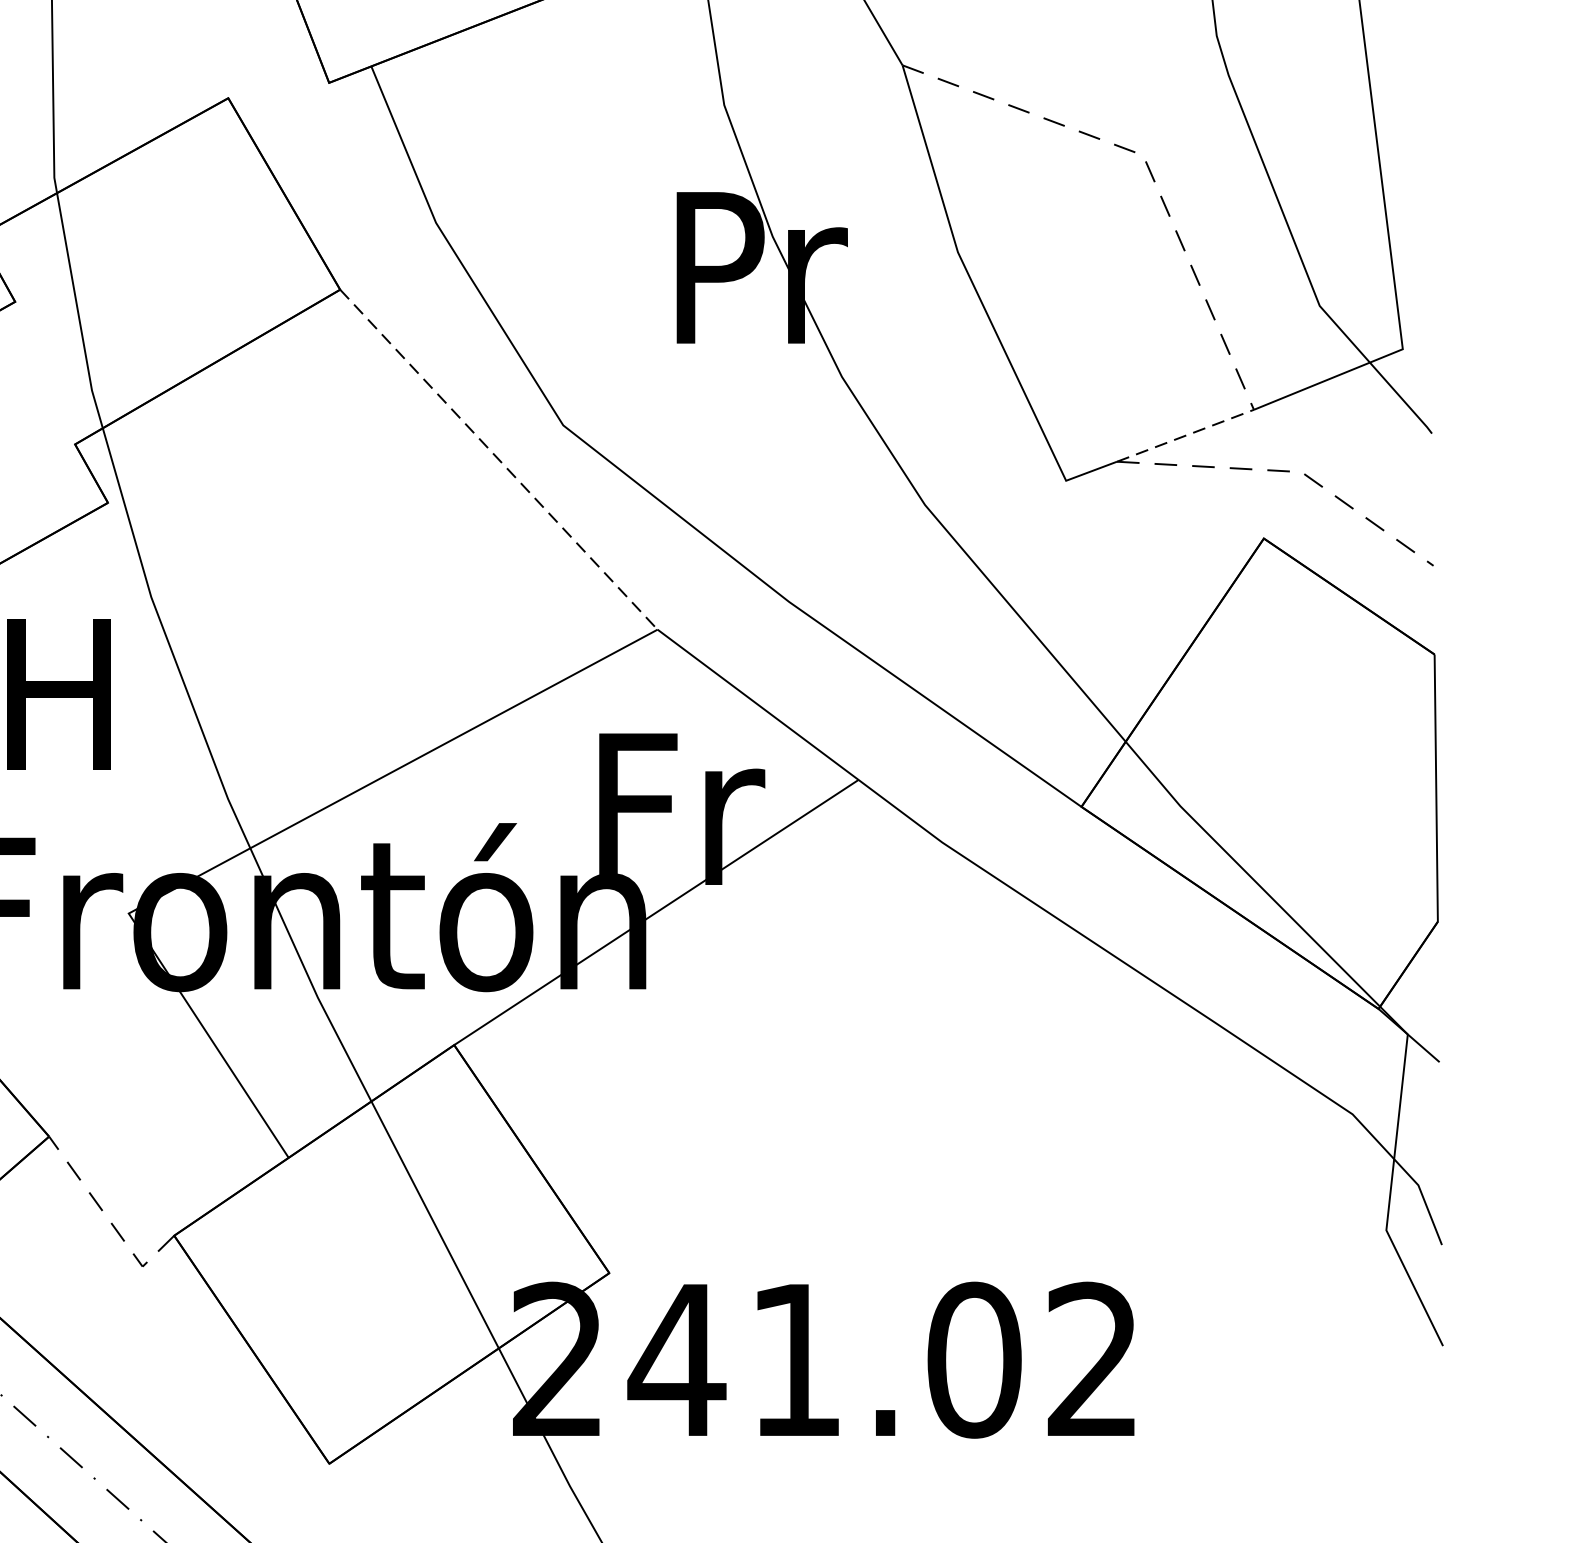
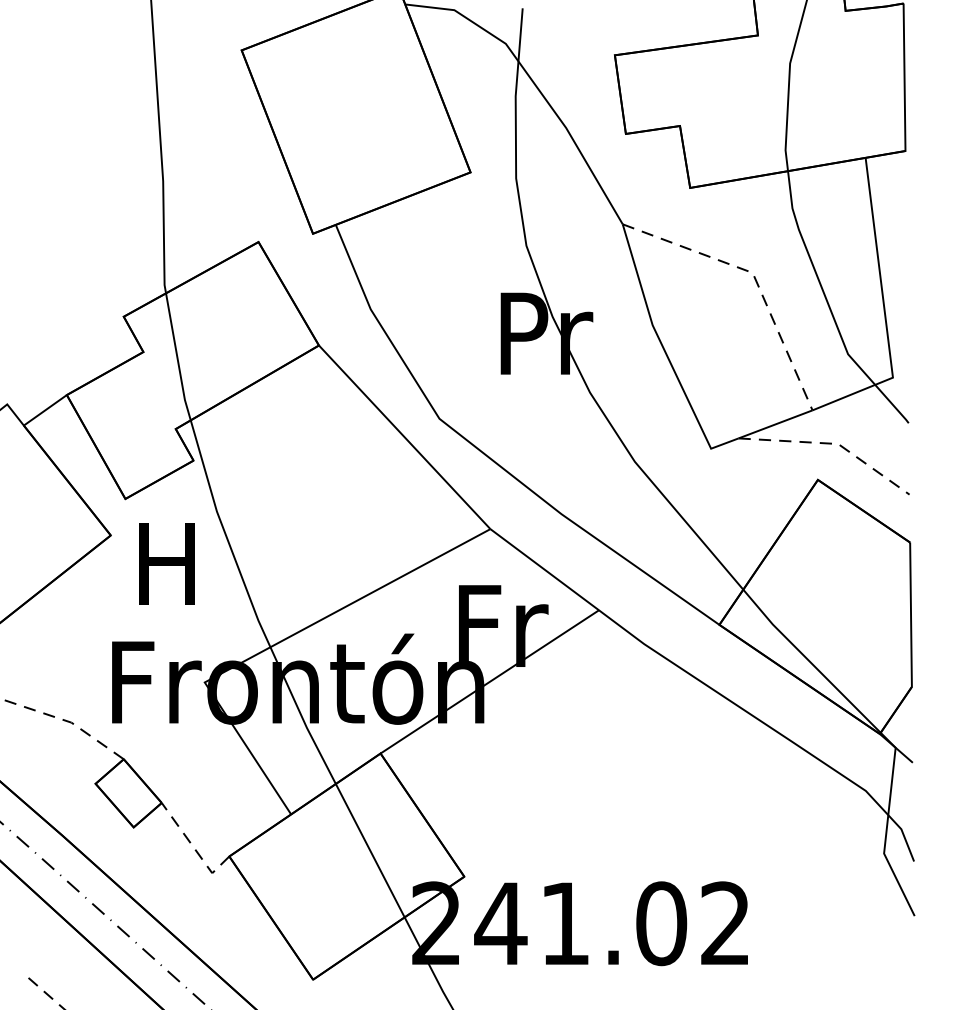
line: (1185, 435) -> (775, 424), dashed -> solid
line: (498, 460) -> (404, 437), dashed -> solid

